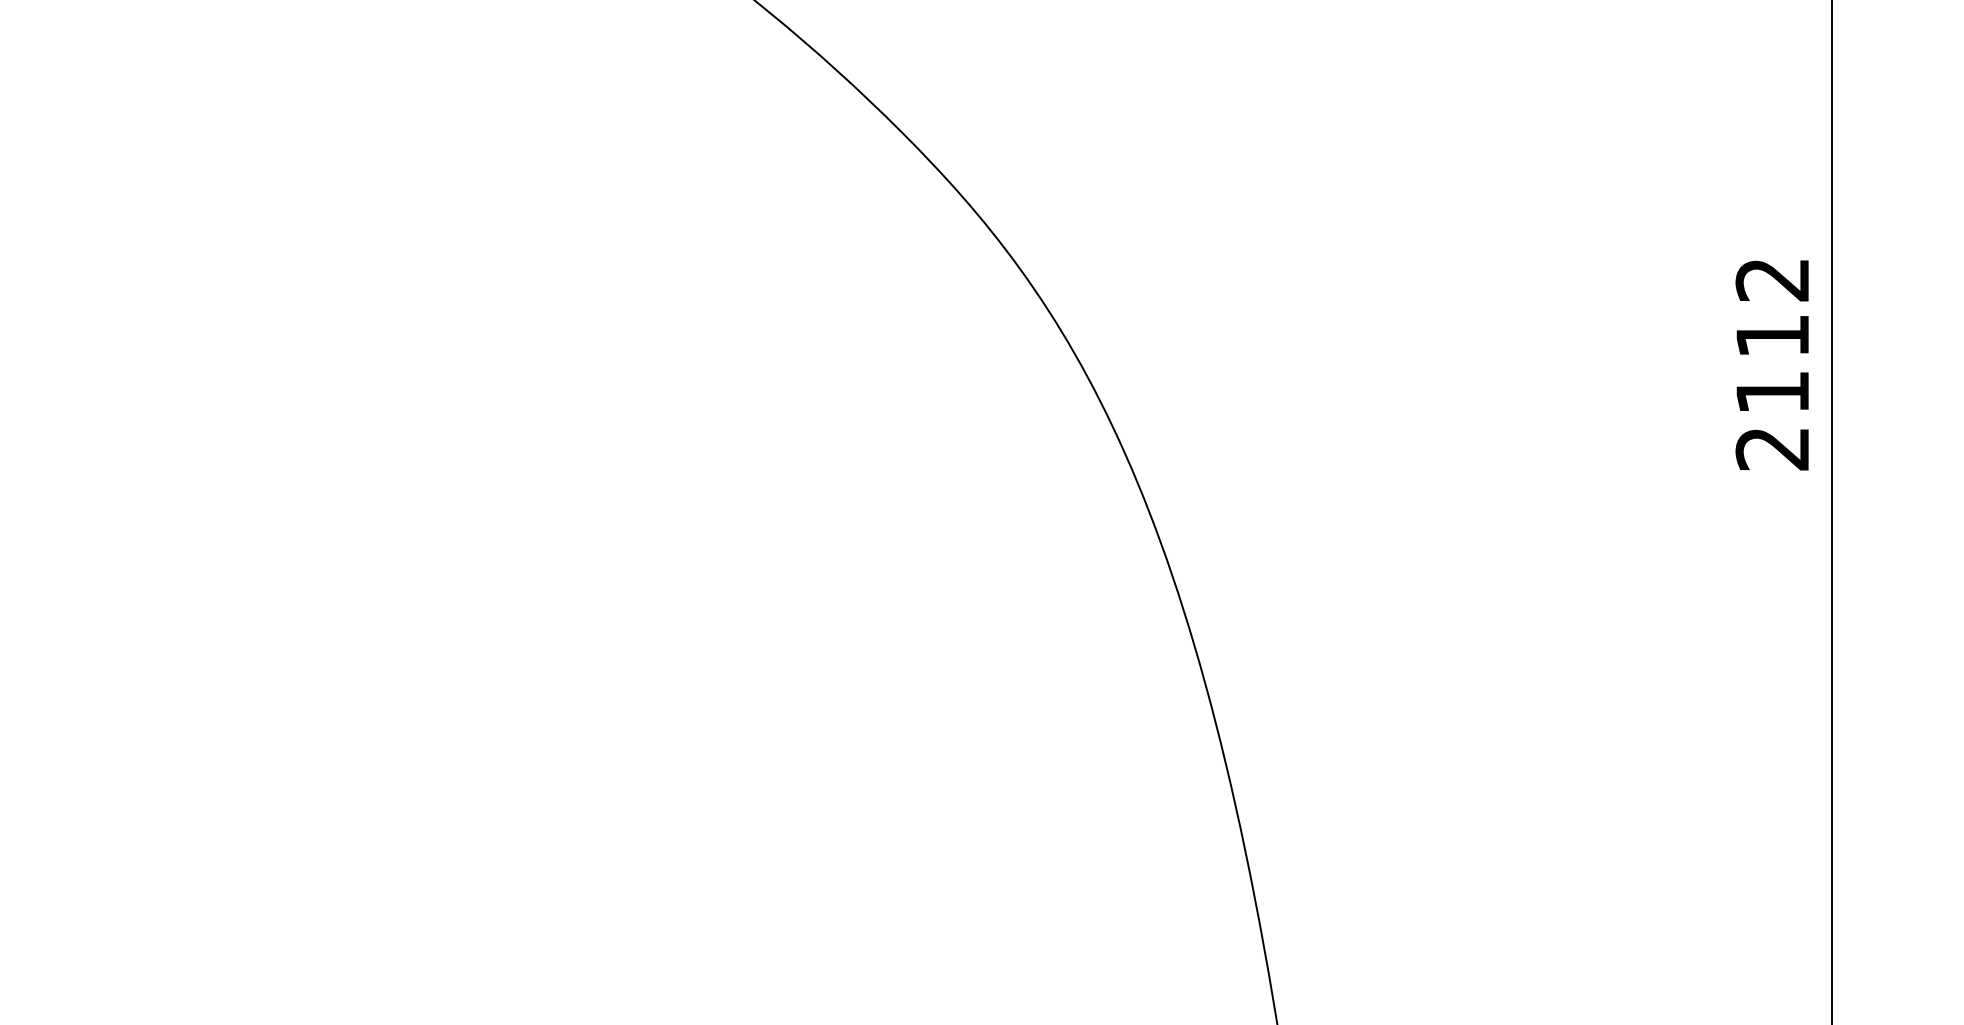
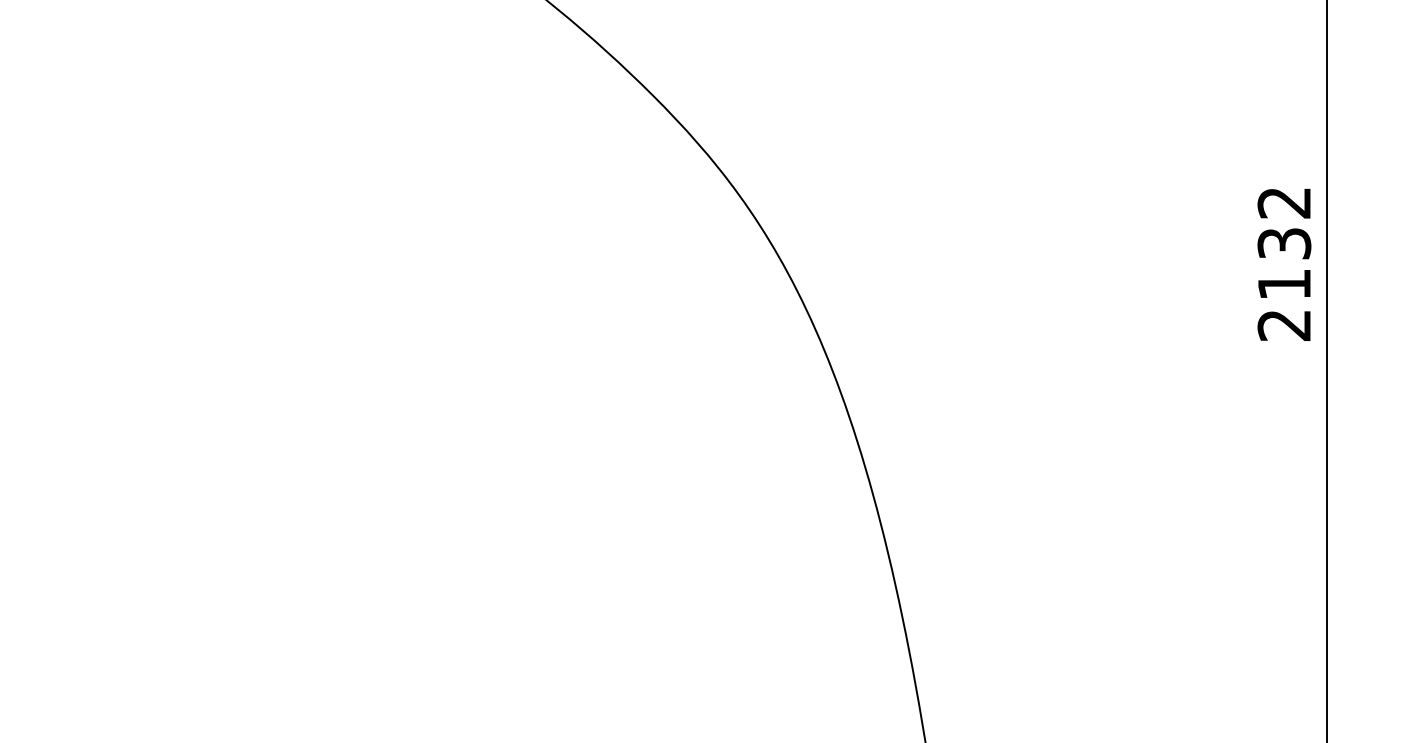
text: (1772, 336) -> (1284, 243), 2112 -> 2132

